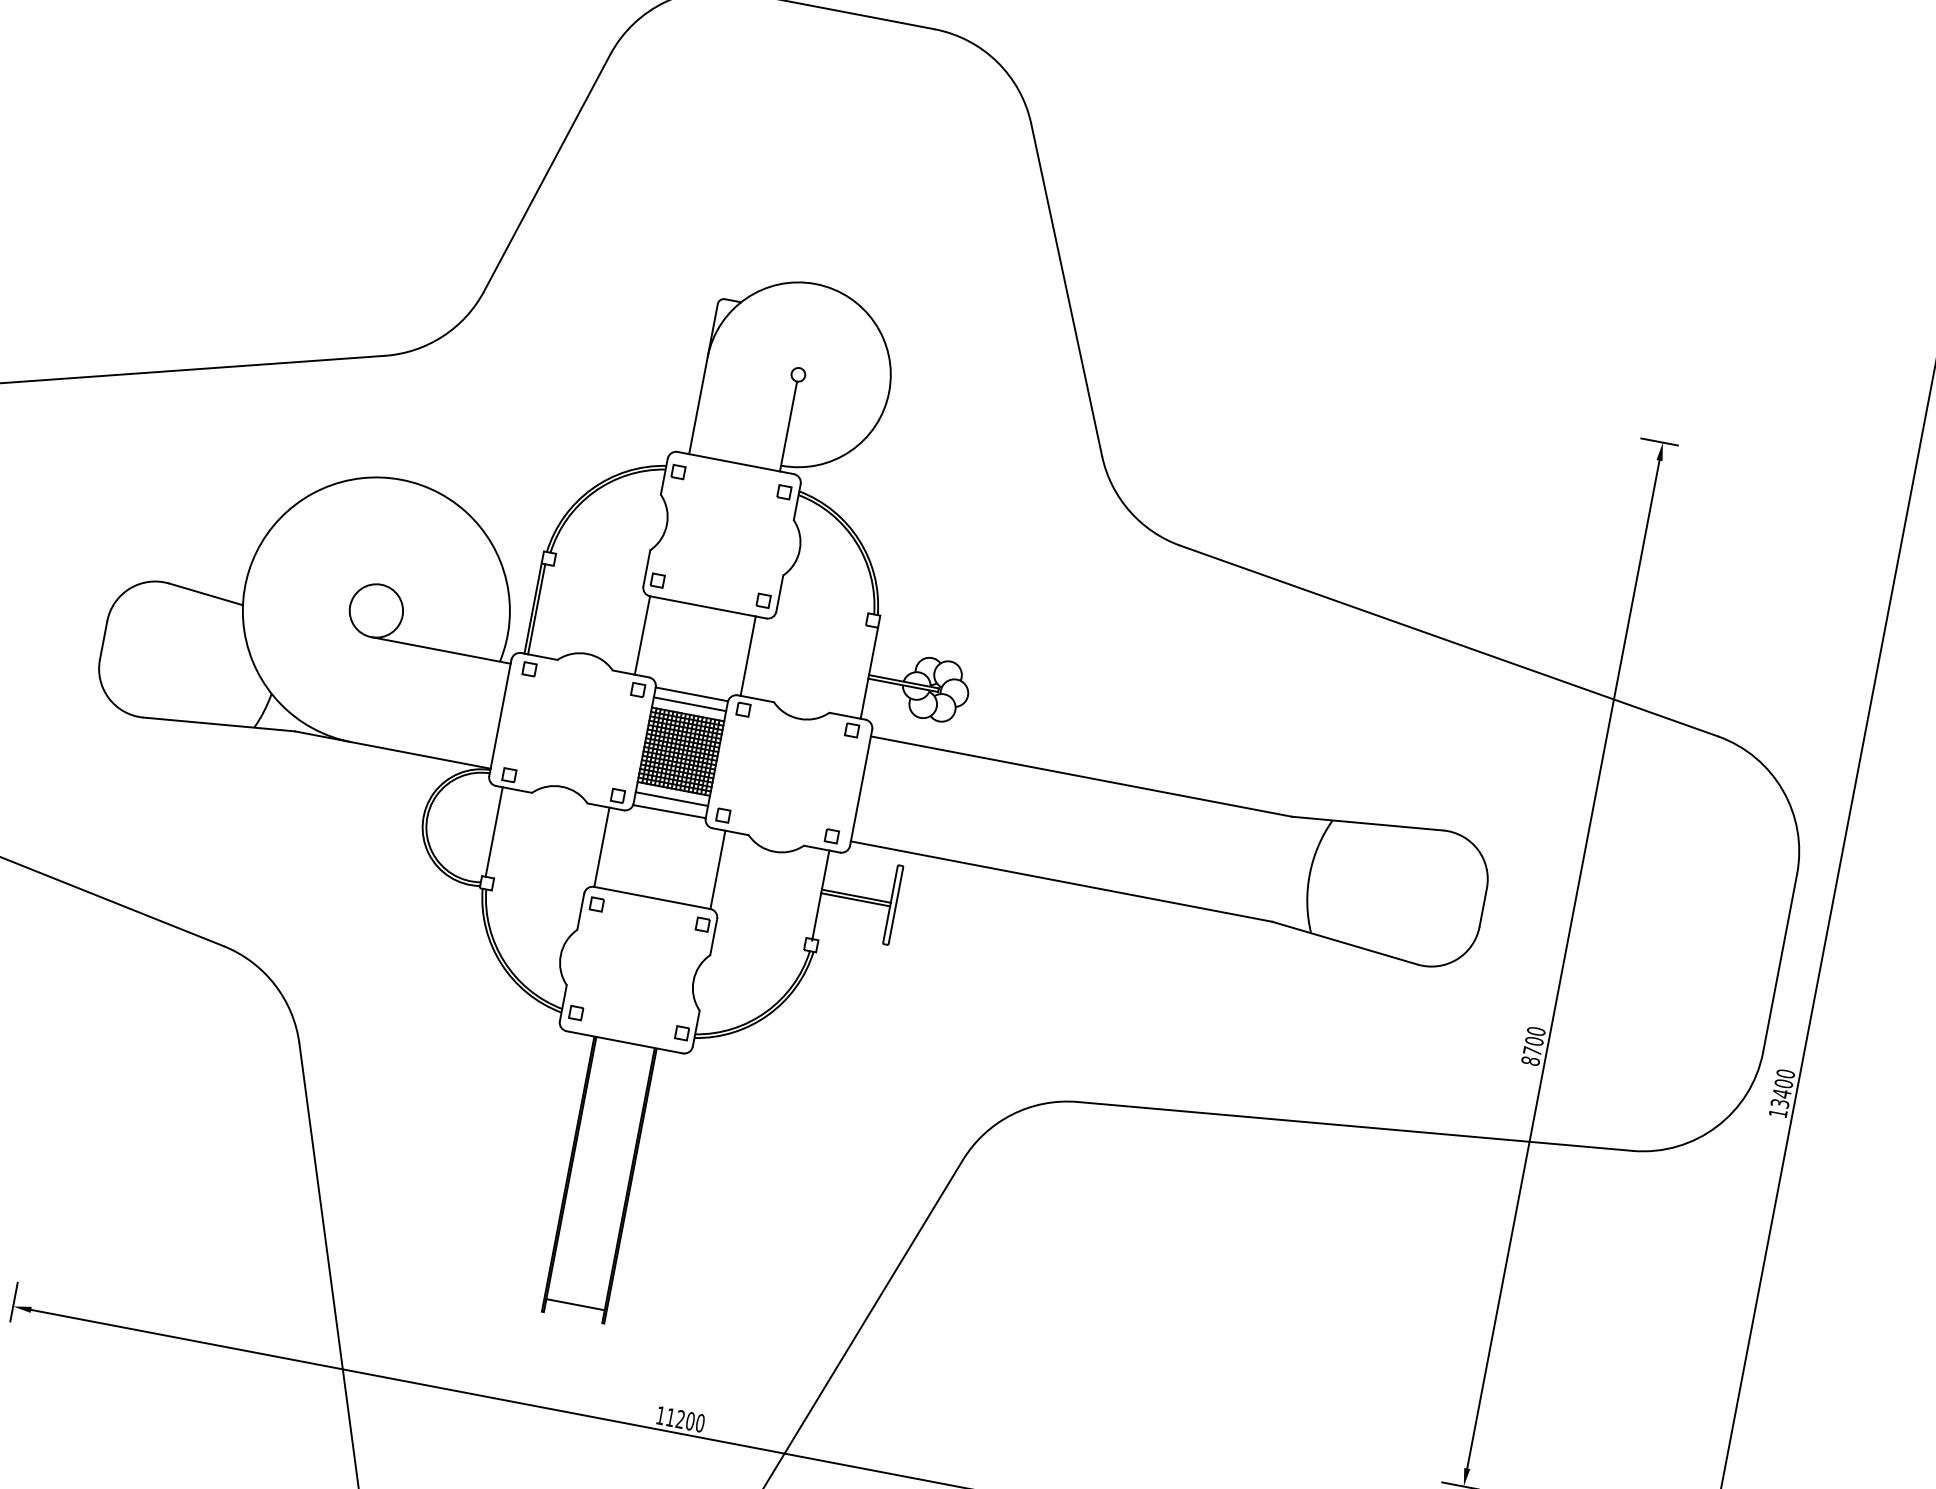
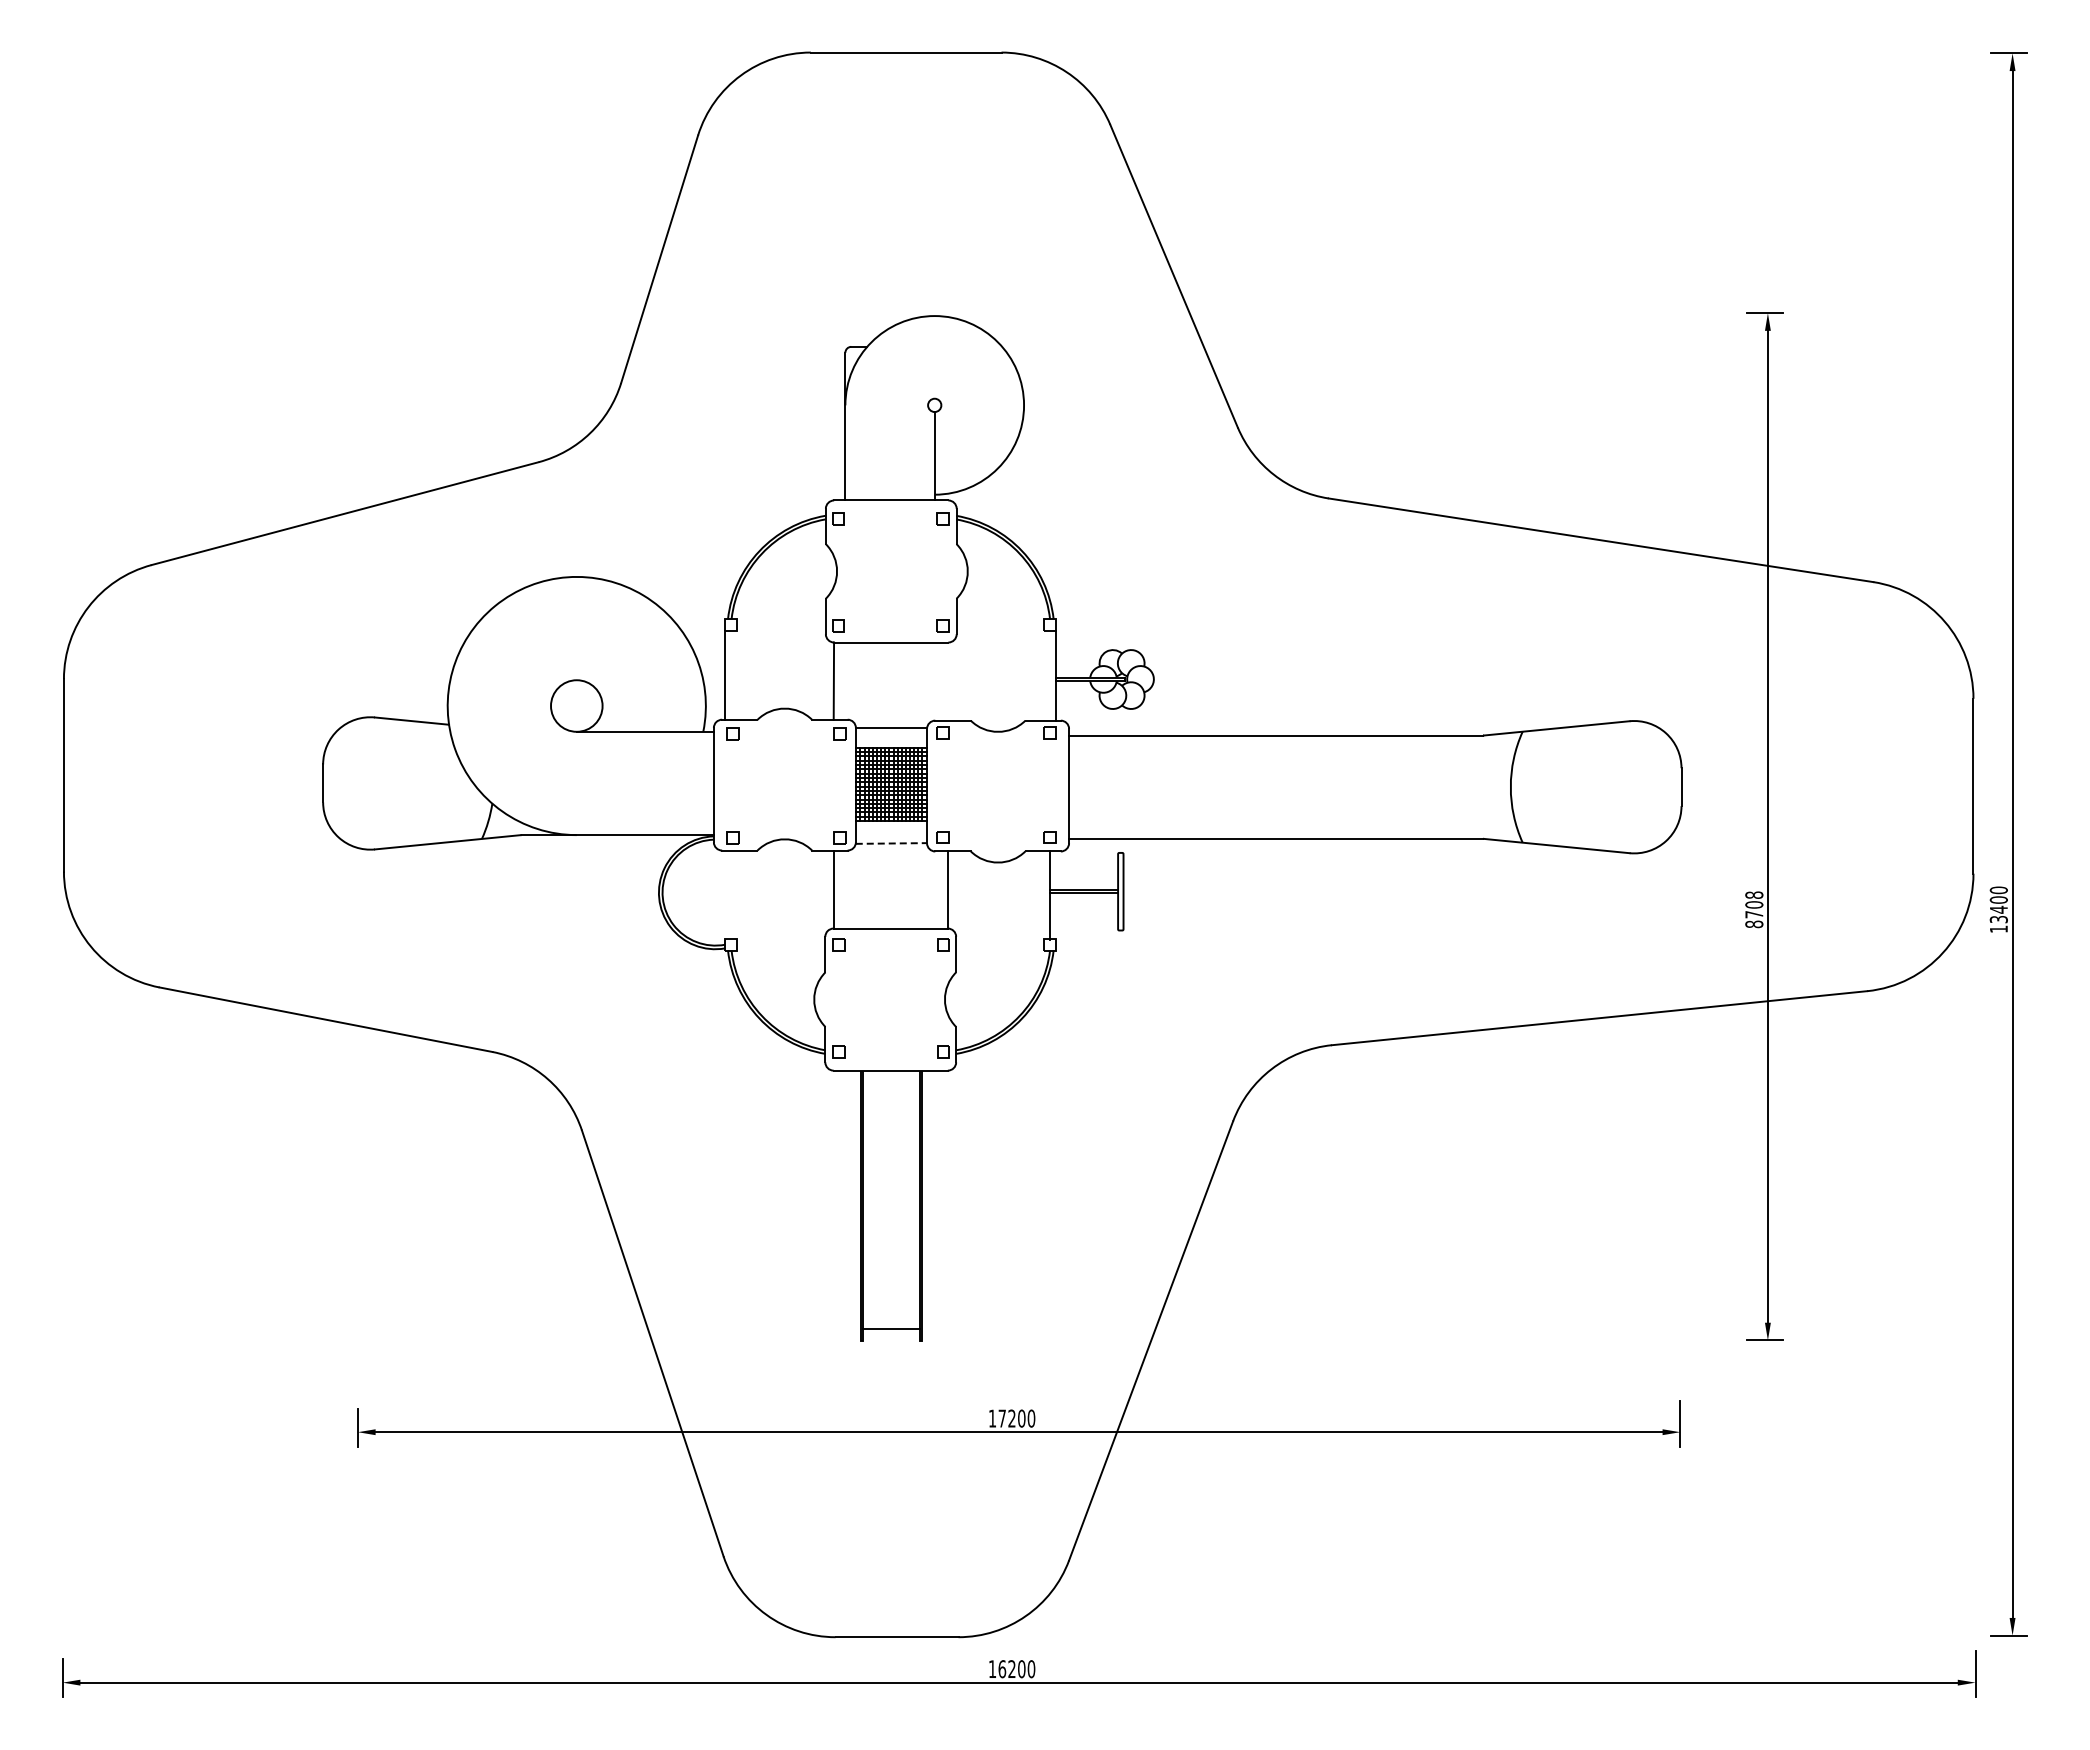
line: (536, 609) -> (728, 675), removed
line: (748, 656) -> (938, 681), removed
line: (690, 703) -> (891, 737), removed
line: (671, 799) -> (891, 831), removed
line: (669, 811) -> (891, 843), solid -> dashed
line: (494, 831) -> (728, 894), removed
text: (1536, 1030) -> (1754, 894), 8700 -> 8708
text: (669, 1417) -> (1001, 1418), 11200 -> 17200

